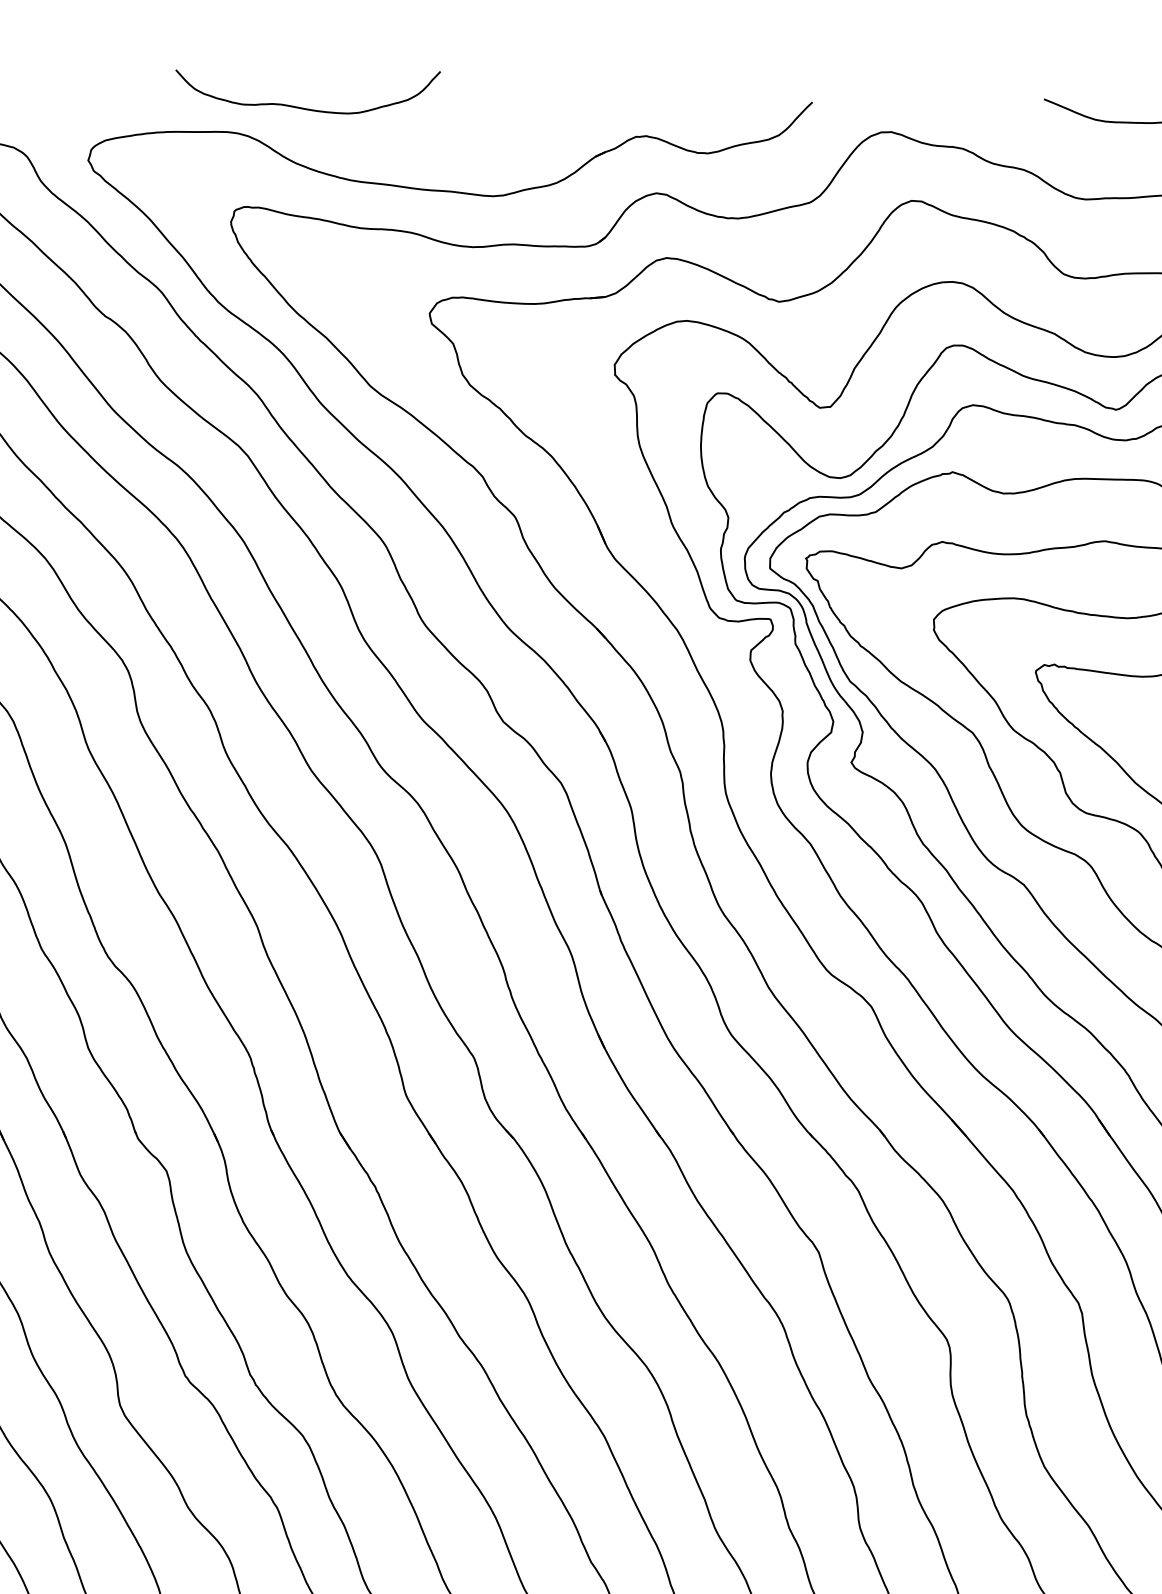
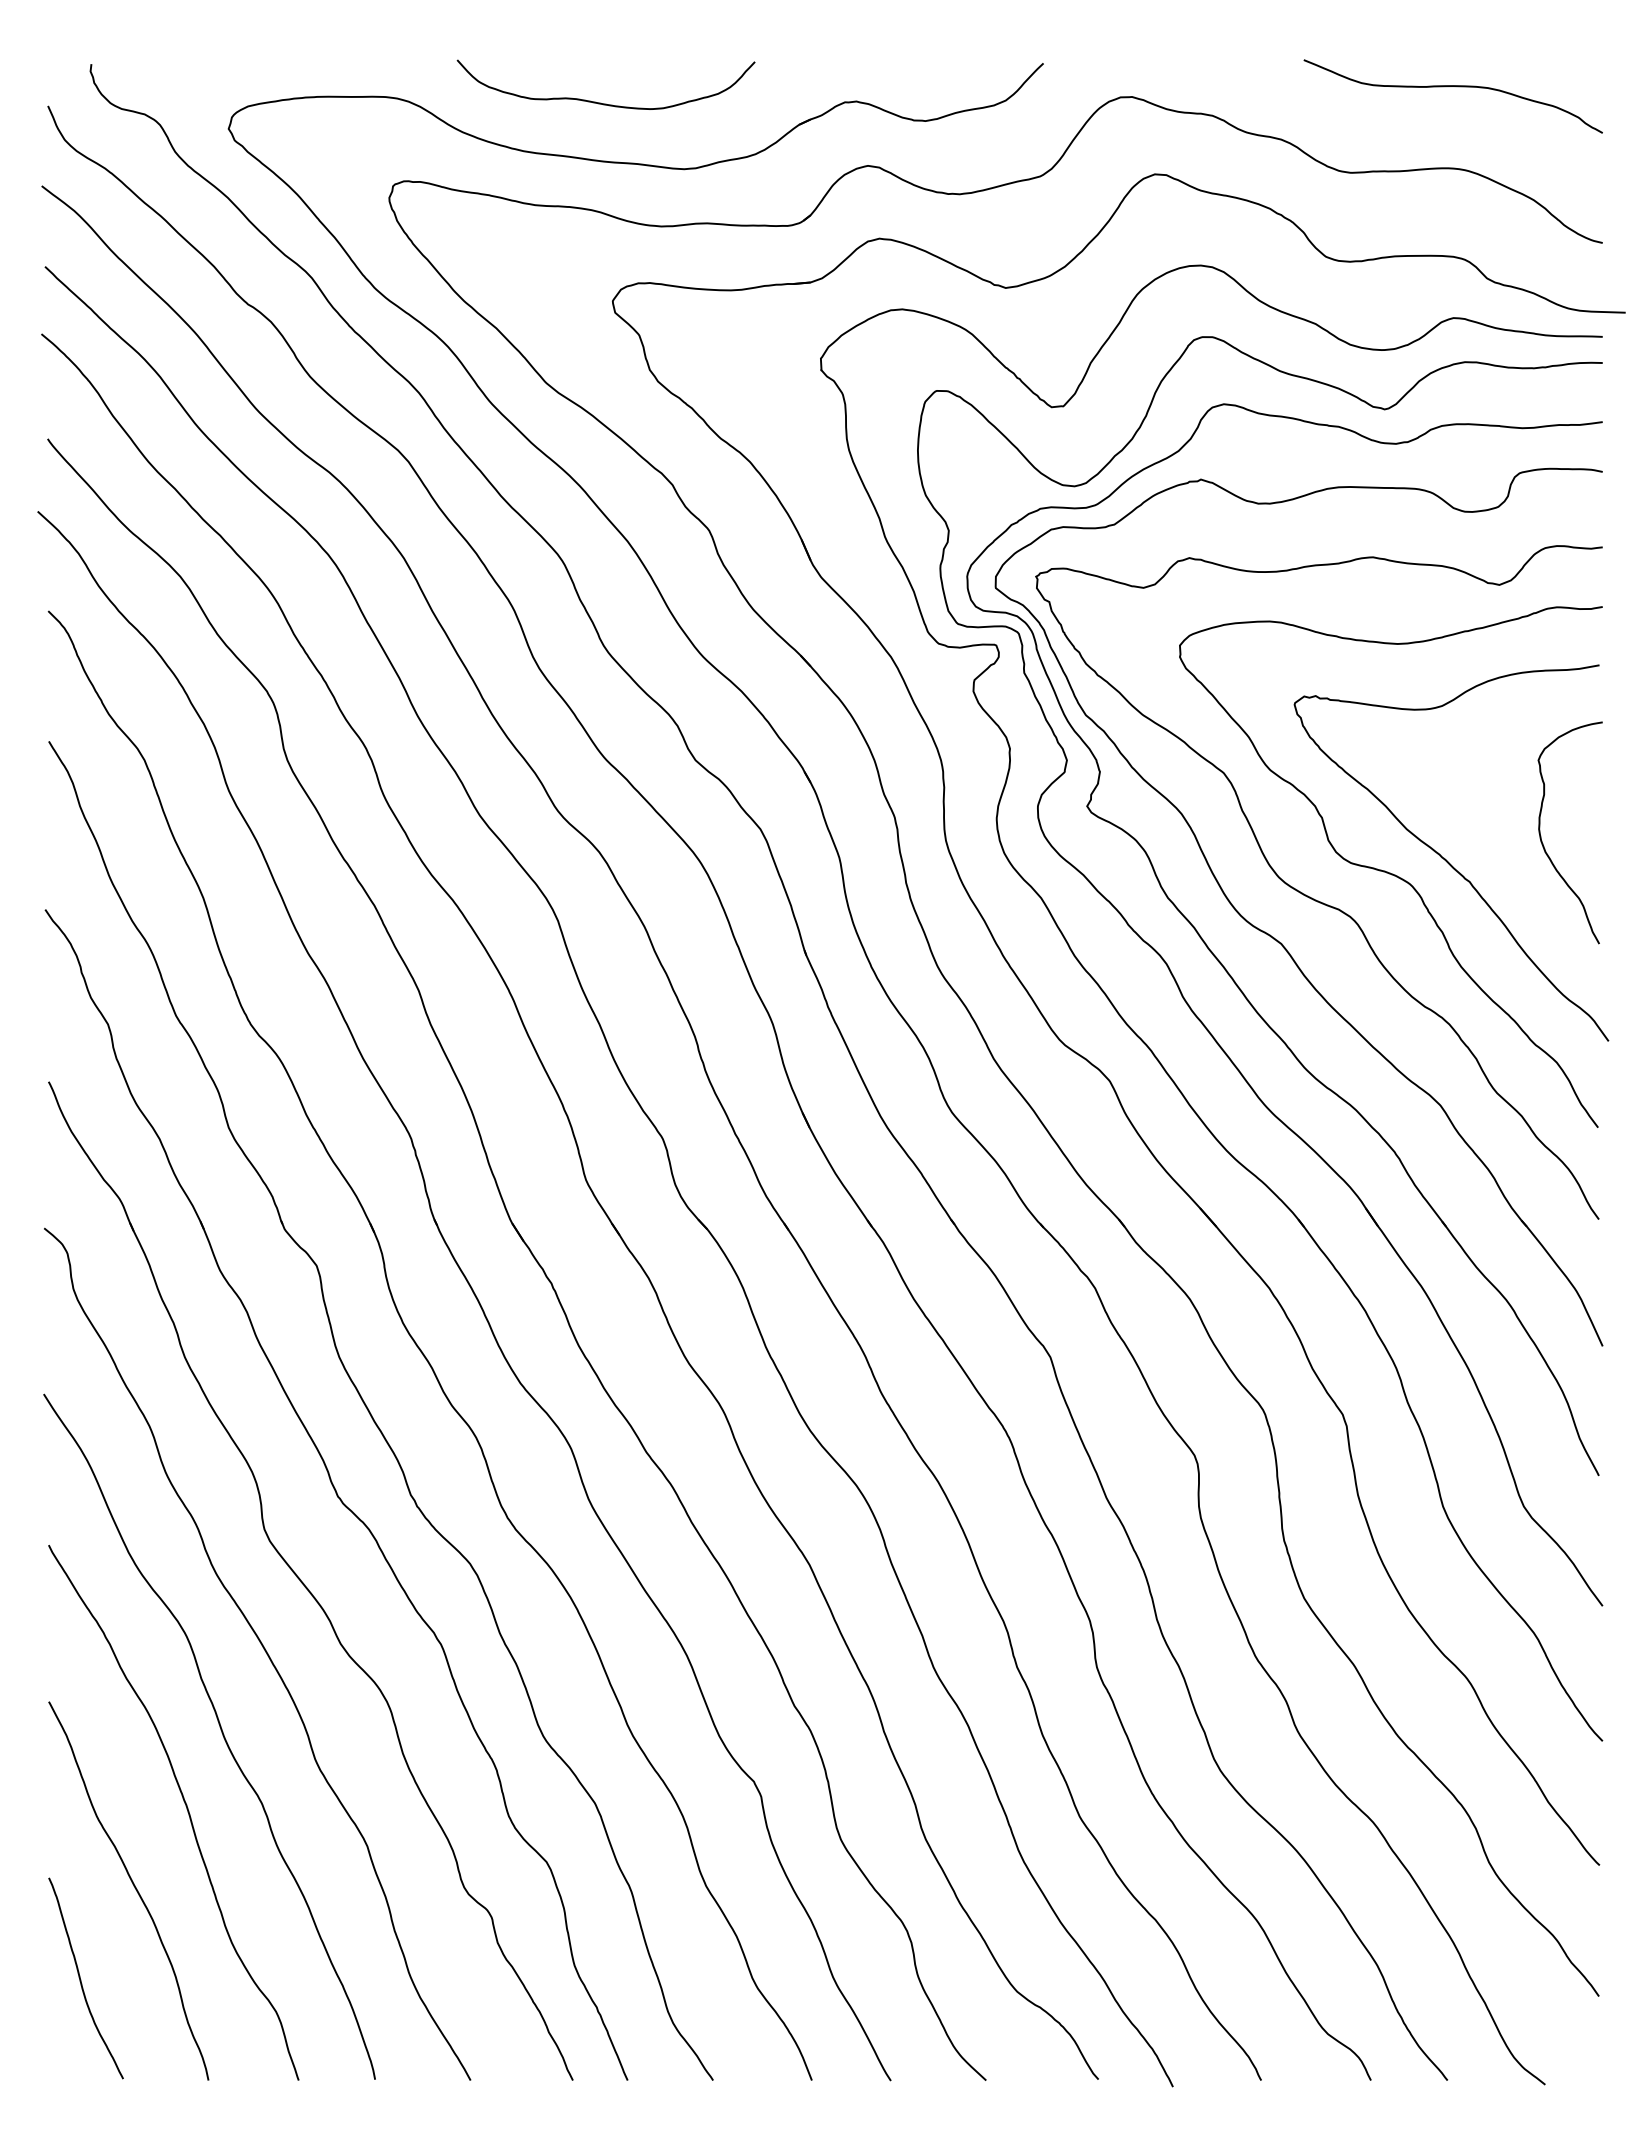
curve: (303, 107) -> (600, 102), moved

